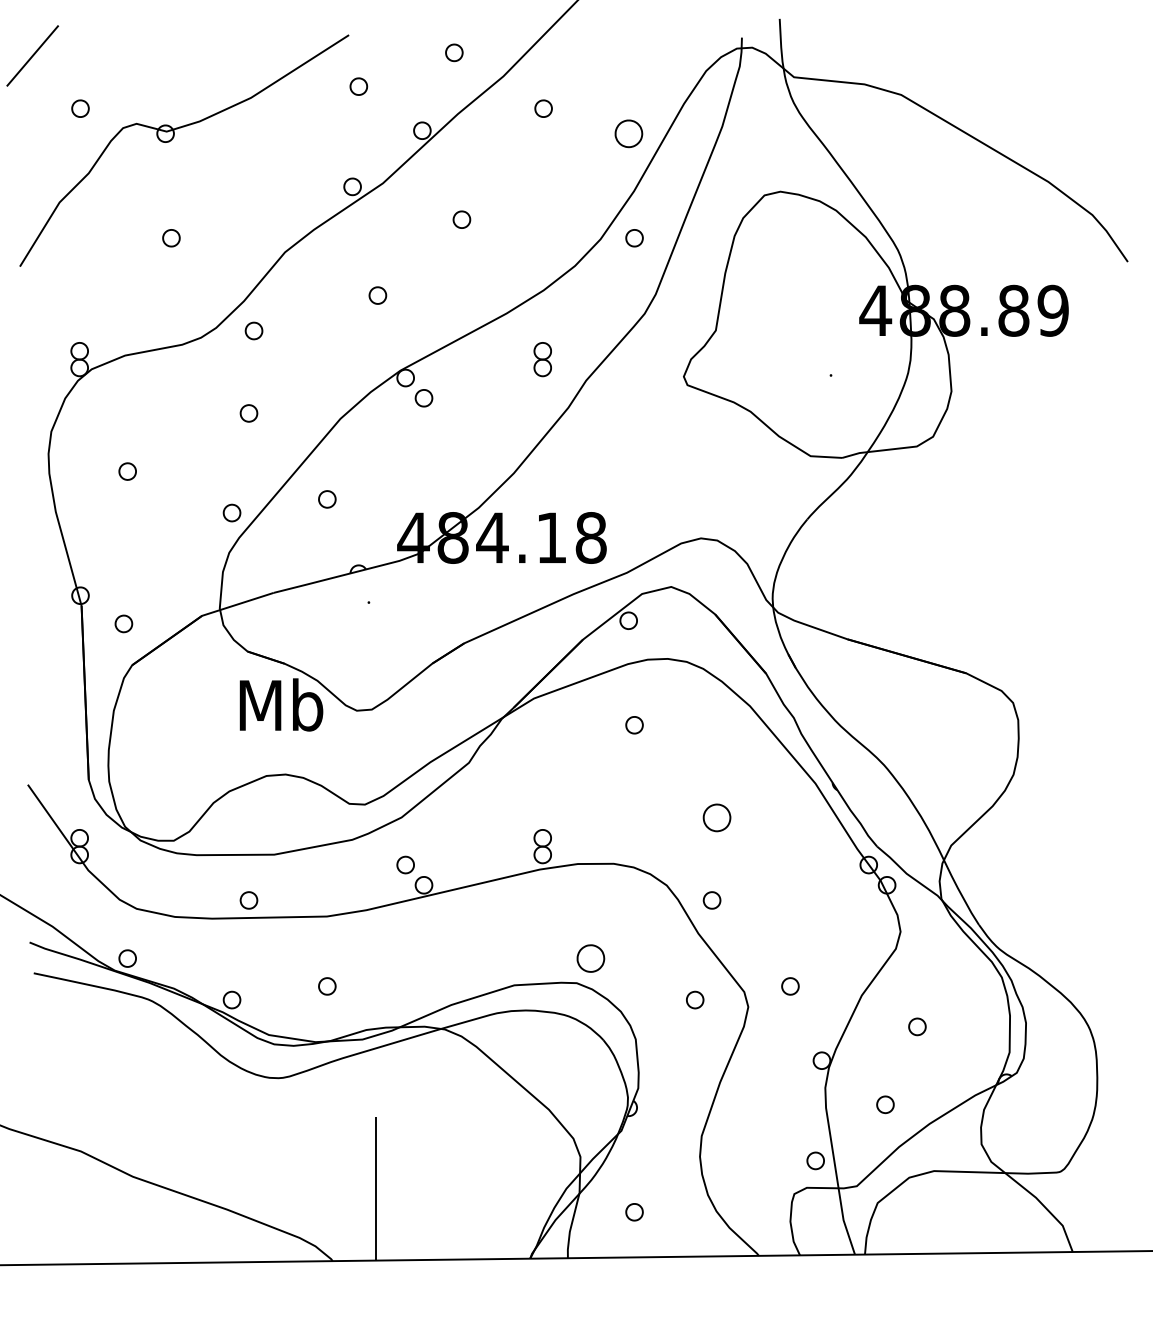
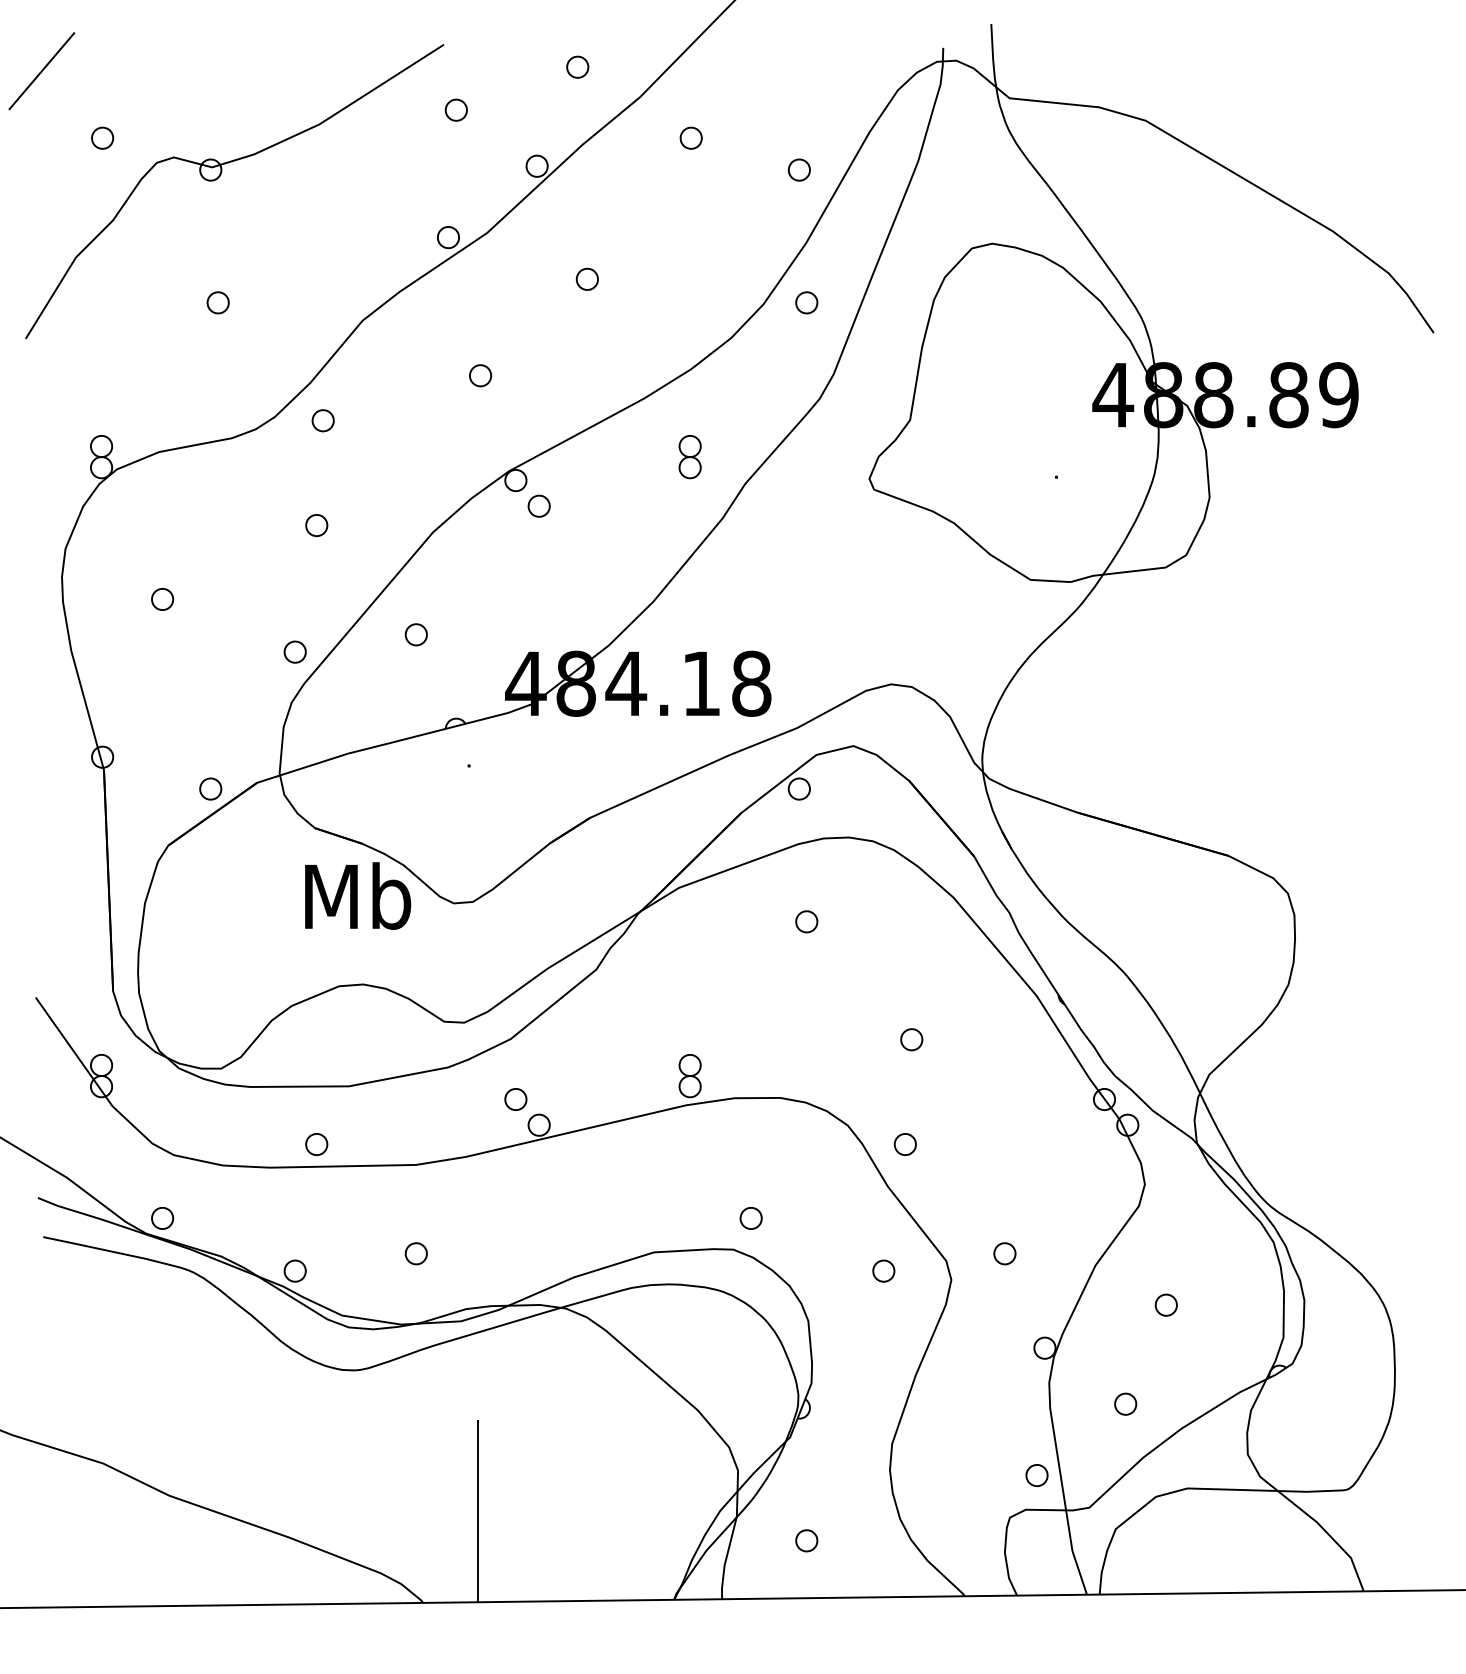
part: (628, 133) -> (798, 169), size x0.62
part: (123, 623) -> (210, 788), moved
part: (716, 817) -> (911, 1039), size x0.62
part: (590, 958) -> (750, 1218), size x0.62

